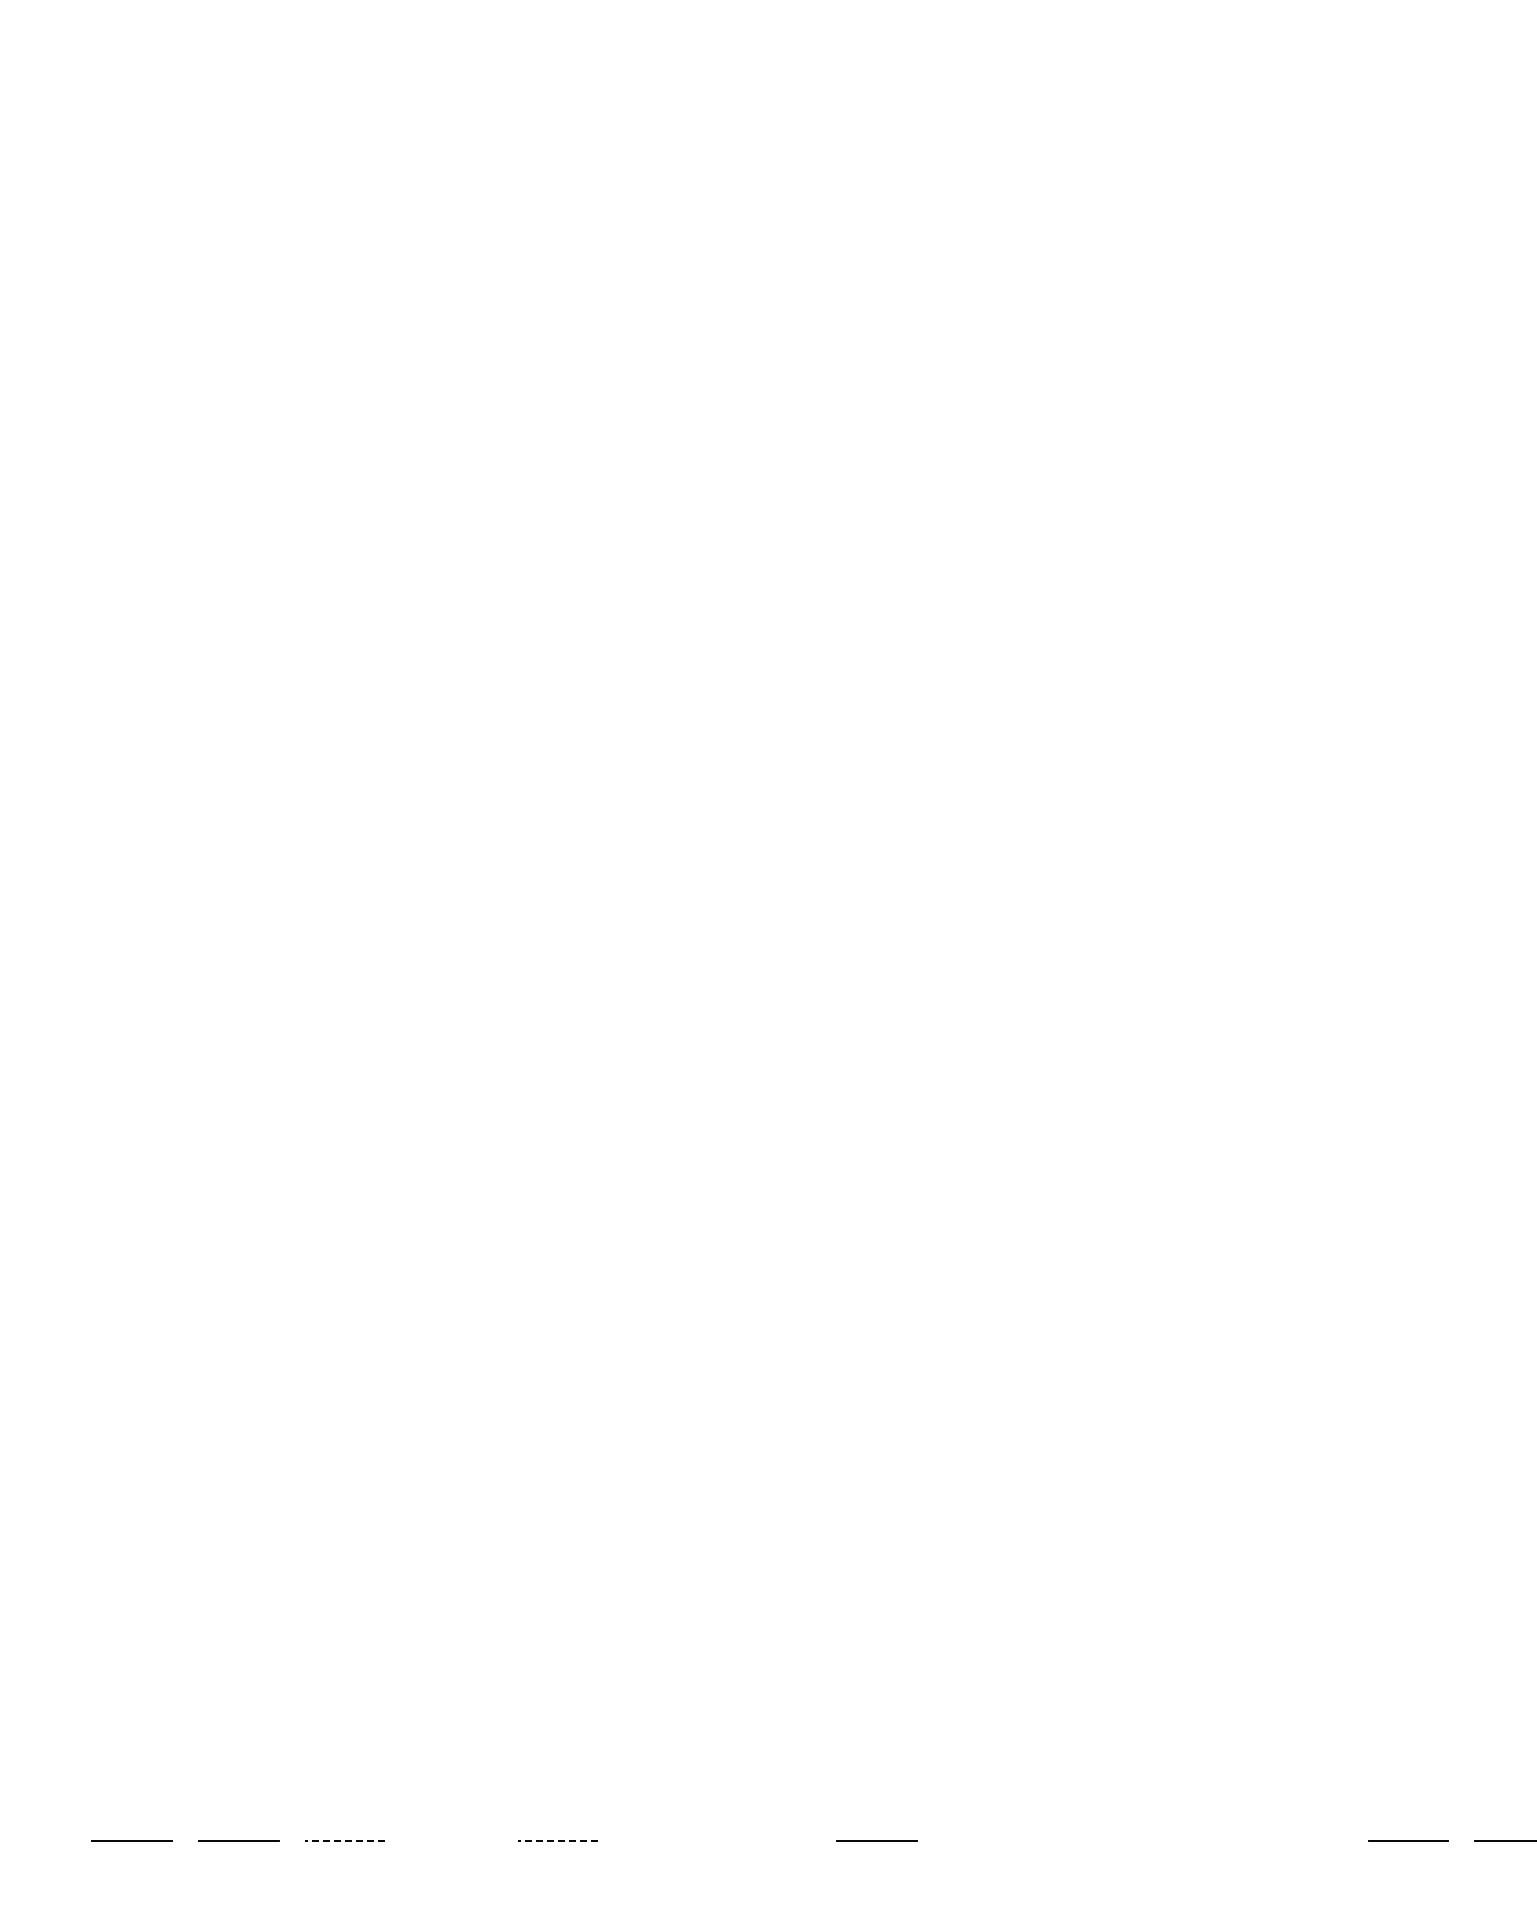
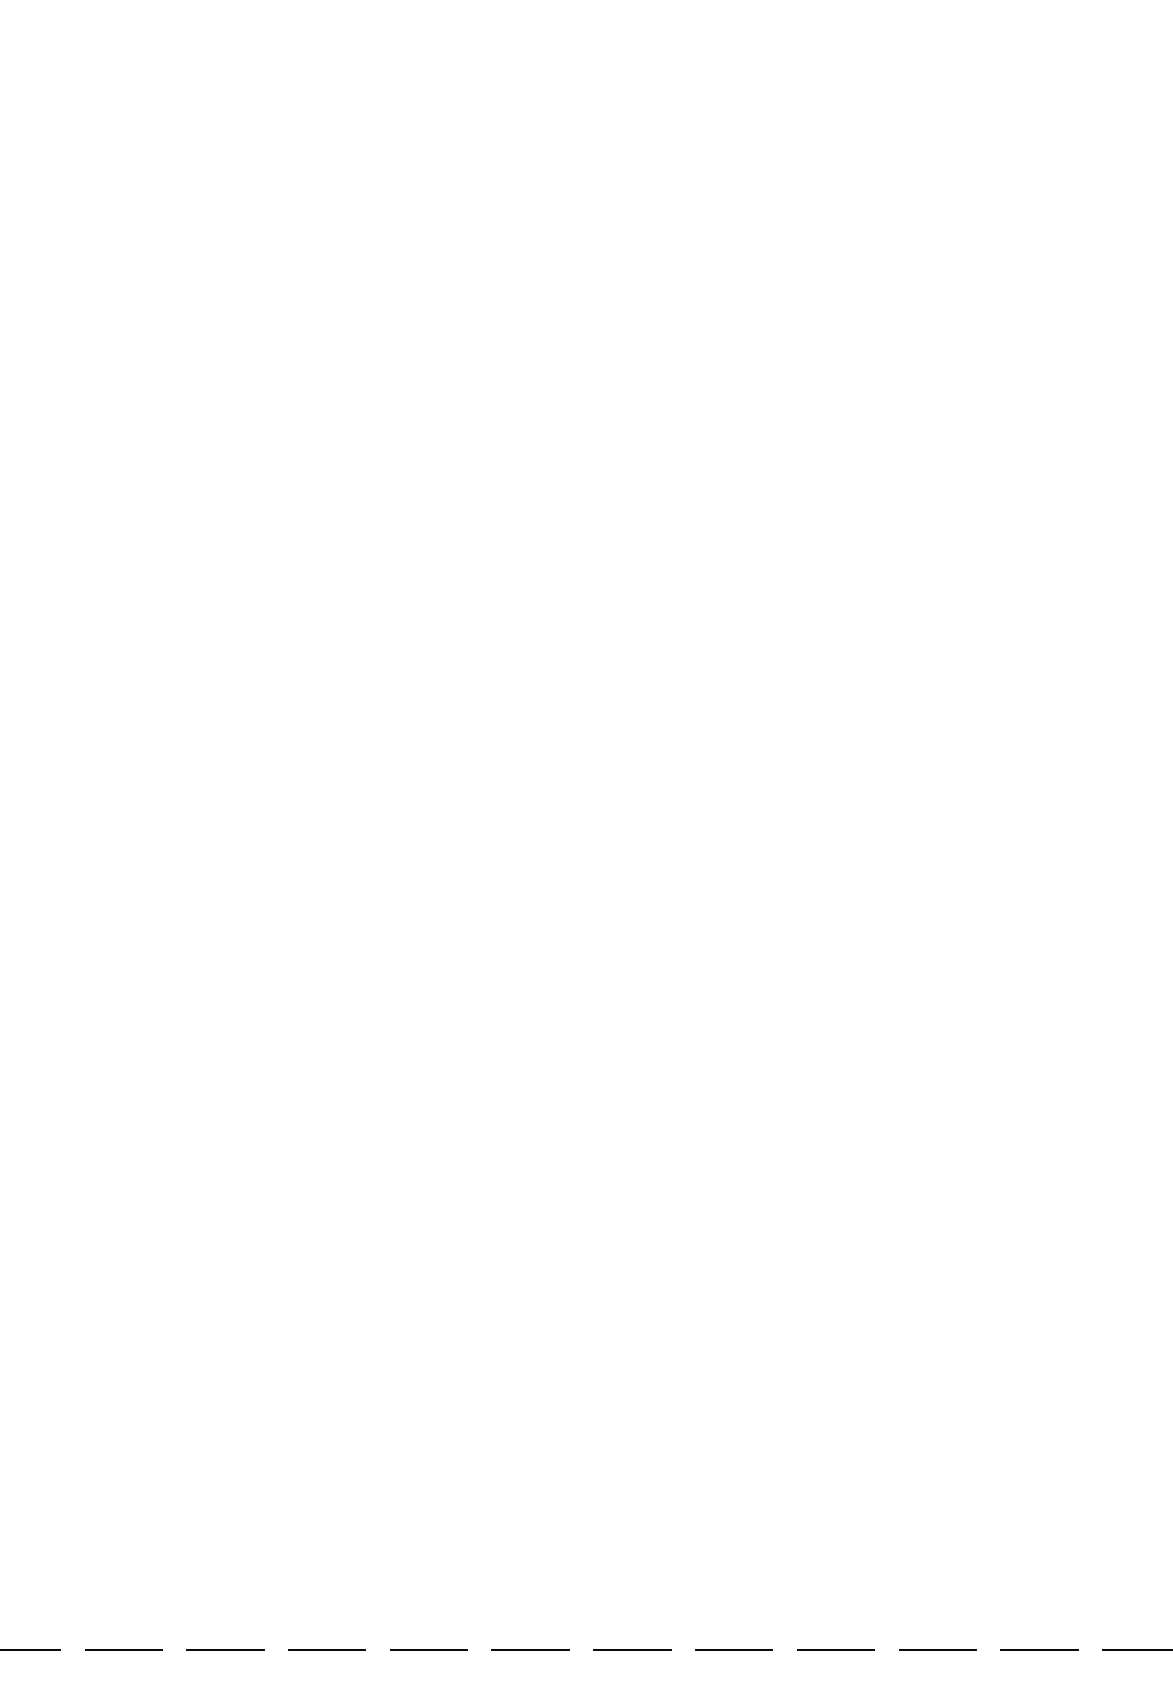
line: (345, 1840) -> (124, 1649), dashed -> solid
line: (451, 1840) -> (225, 1649), added
line: (557, 1840) -> (326, 1649), dashed -> solid
line: (663, 1840) -> (428, 1649), added
line: (770, 1840) -> (530, 1649), added
line: (982, 1840) -> (733, 1649), added
line: (1089, 1840) -> (836, 1649), added
line: (1195, 1840) -> (937, 1649), added
line: (1301, 1840) -> (1038, 1649), added

